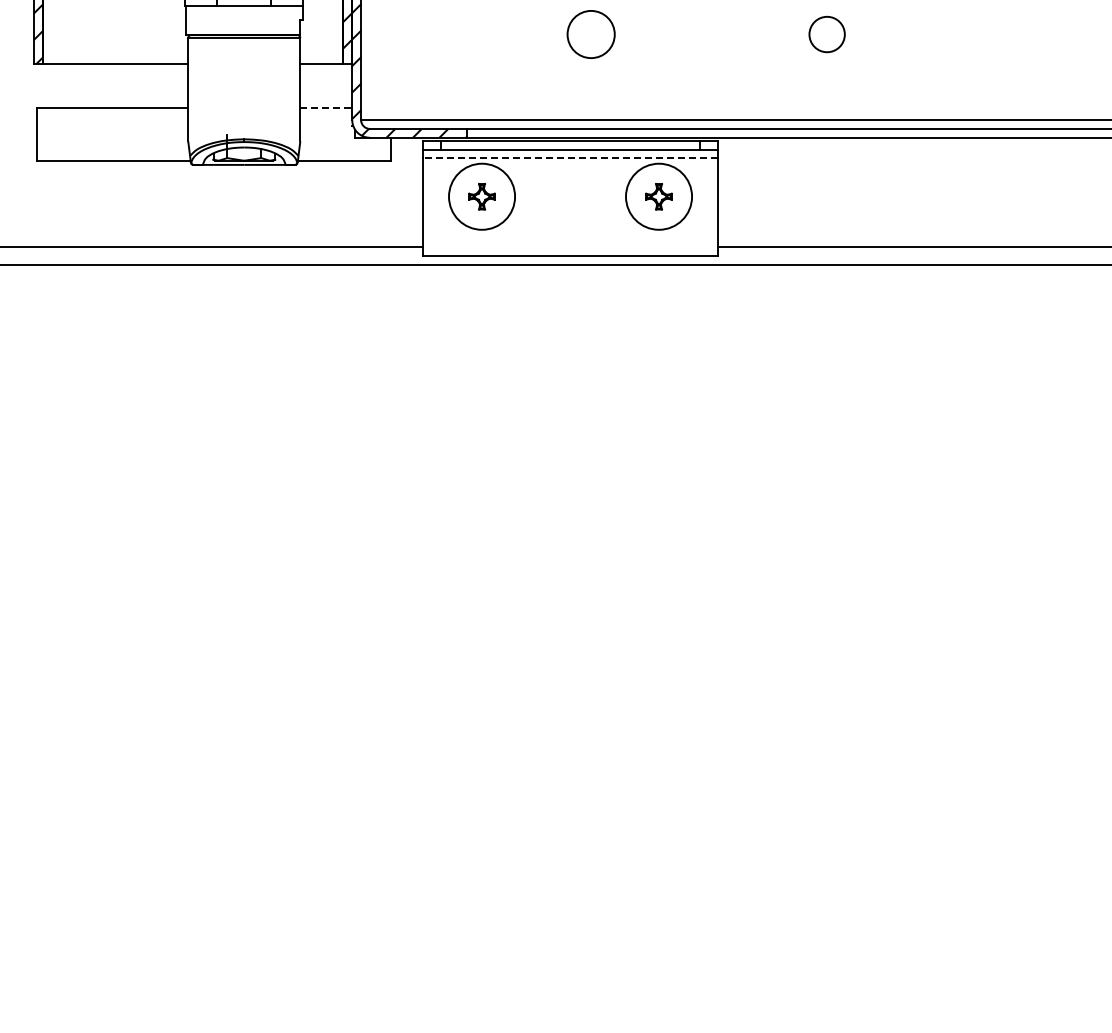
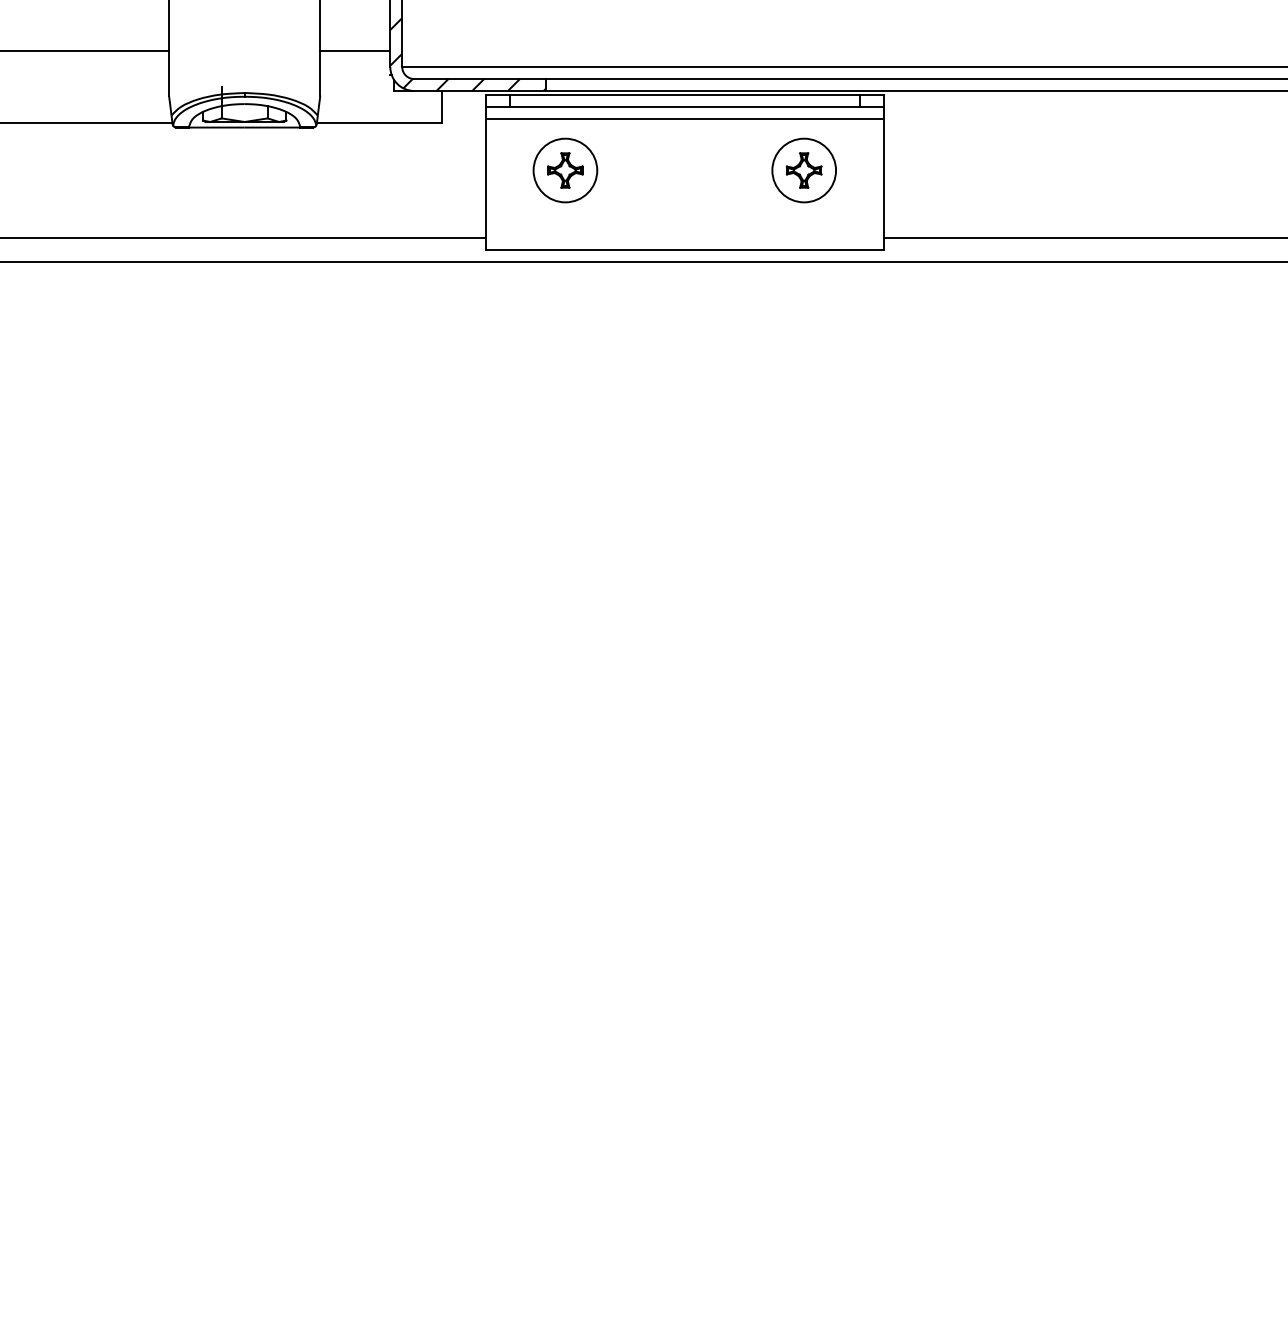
line: (326, 108) -> (355, 51), dashed -> solid
line: (570, 158) -> (684, 118), dashed -> solid
circle: (481, 196) -> (564, 170), size x0.71
circle: (658, 196) -> (803, 170), size x0.71

